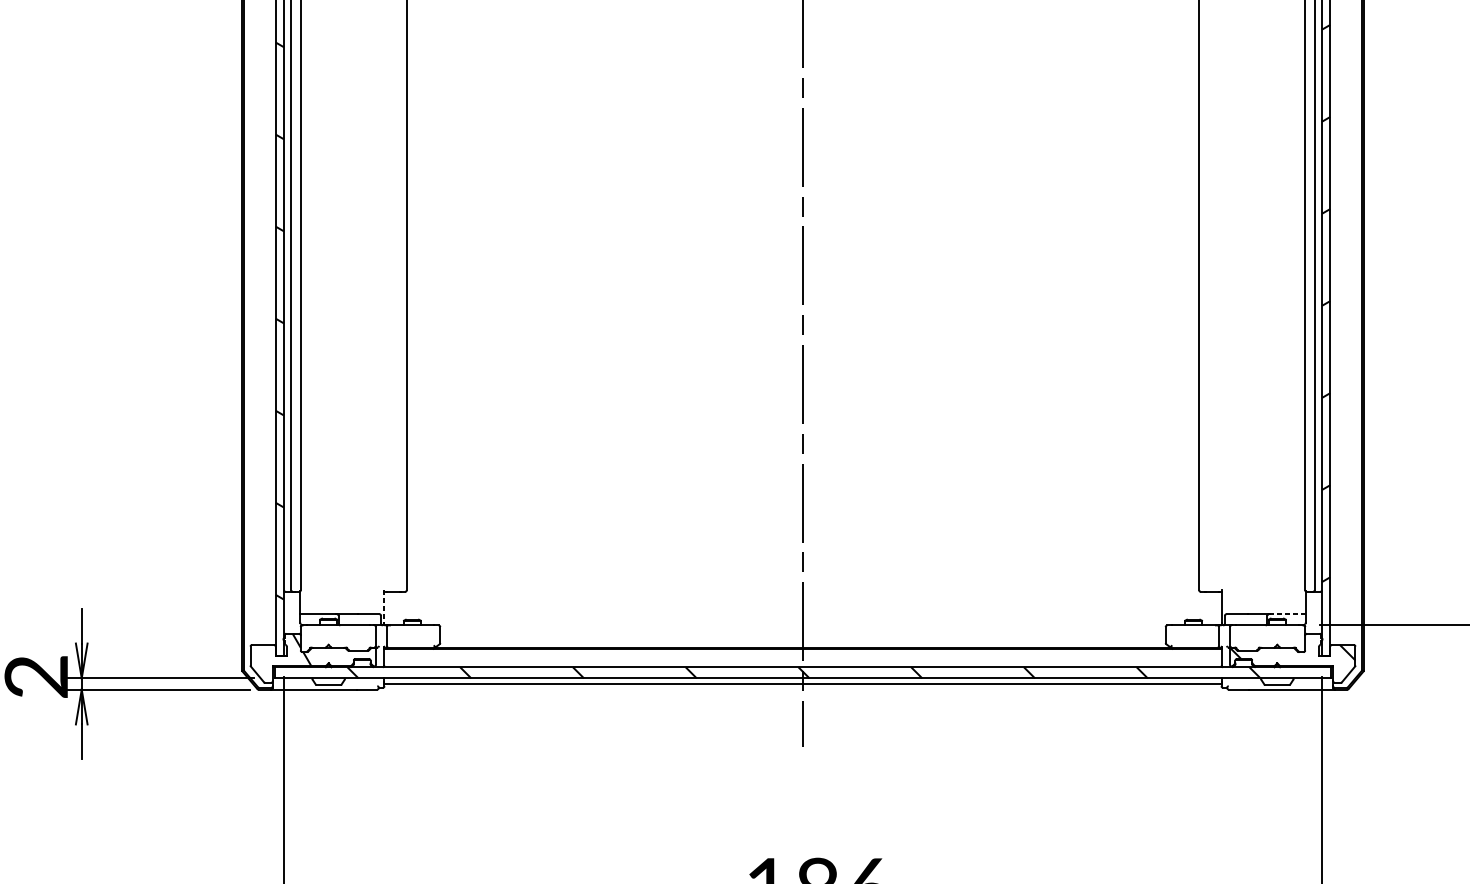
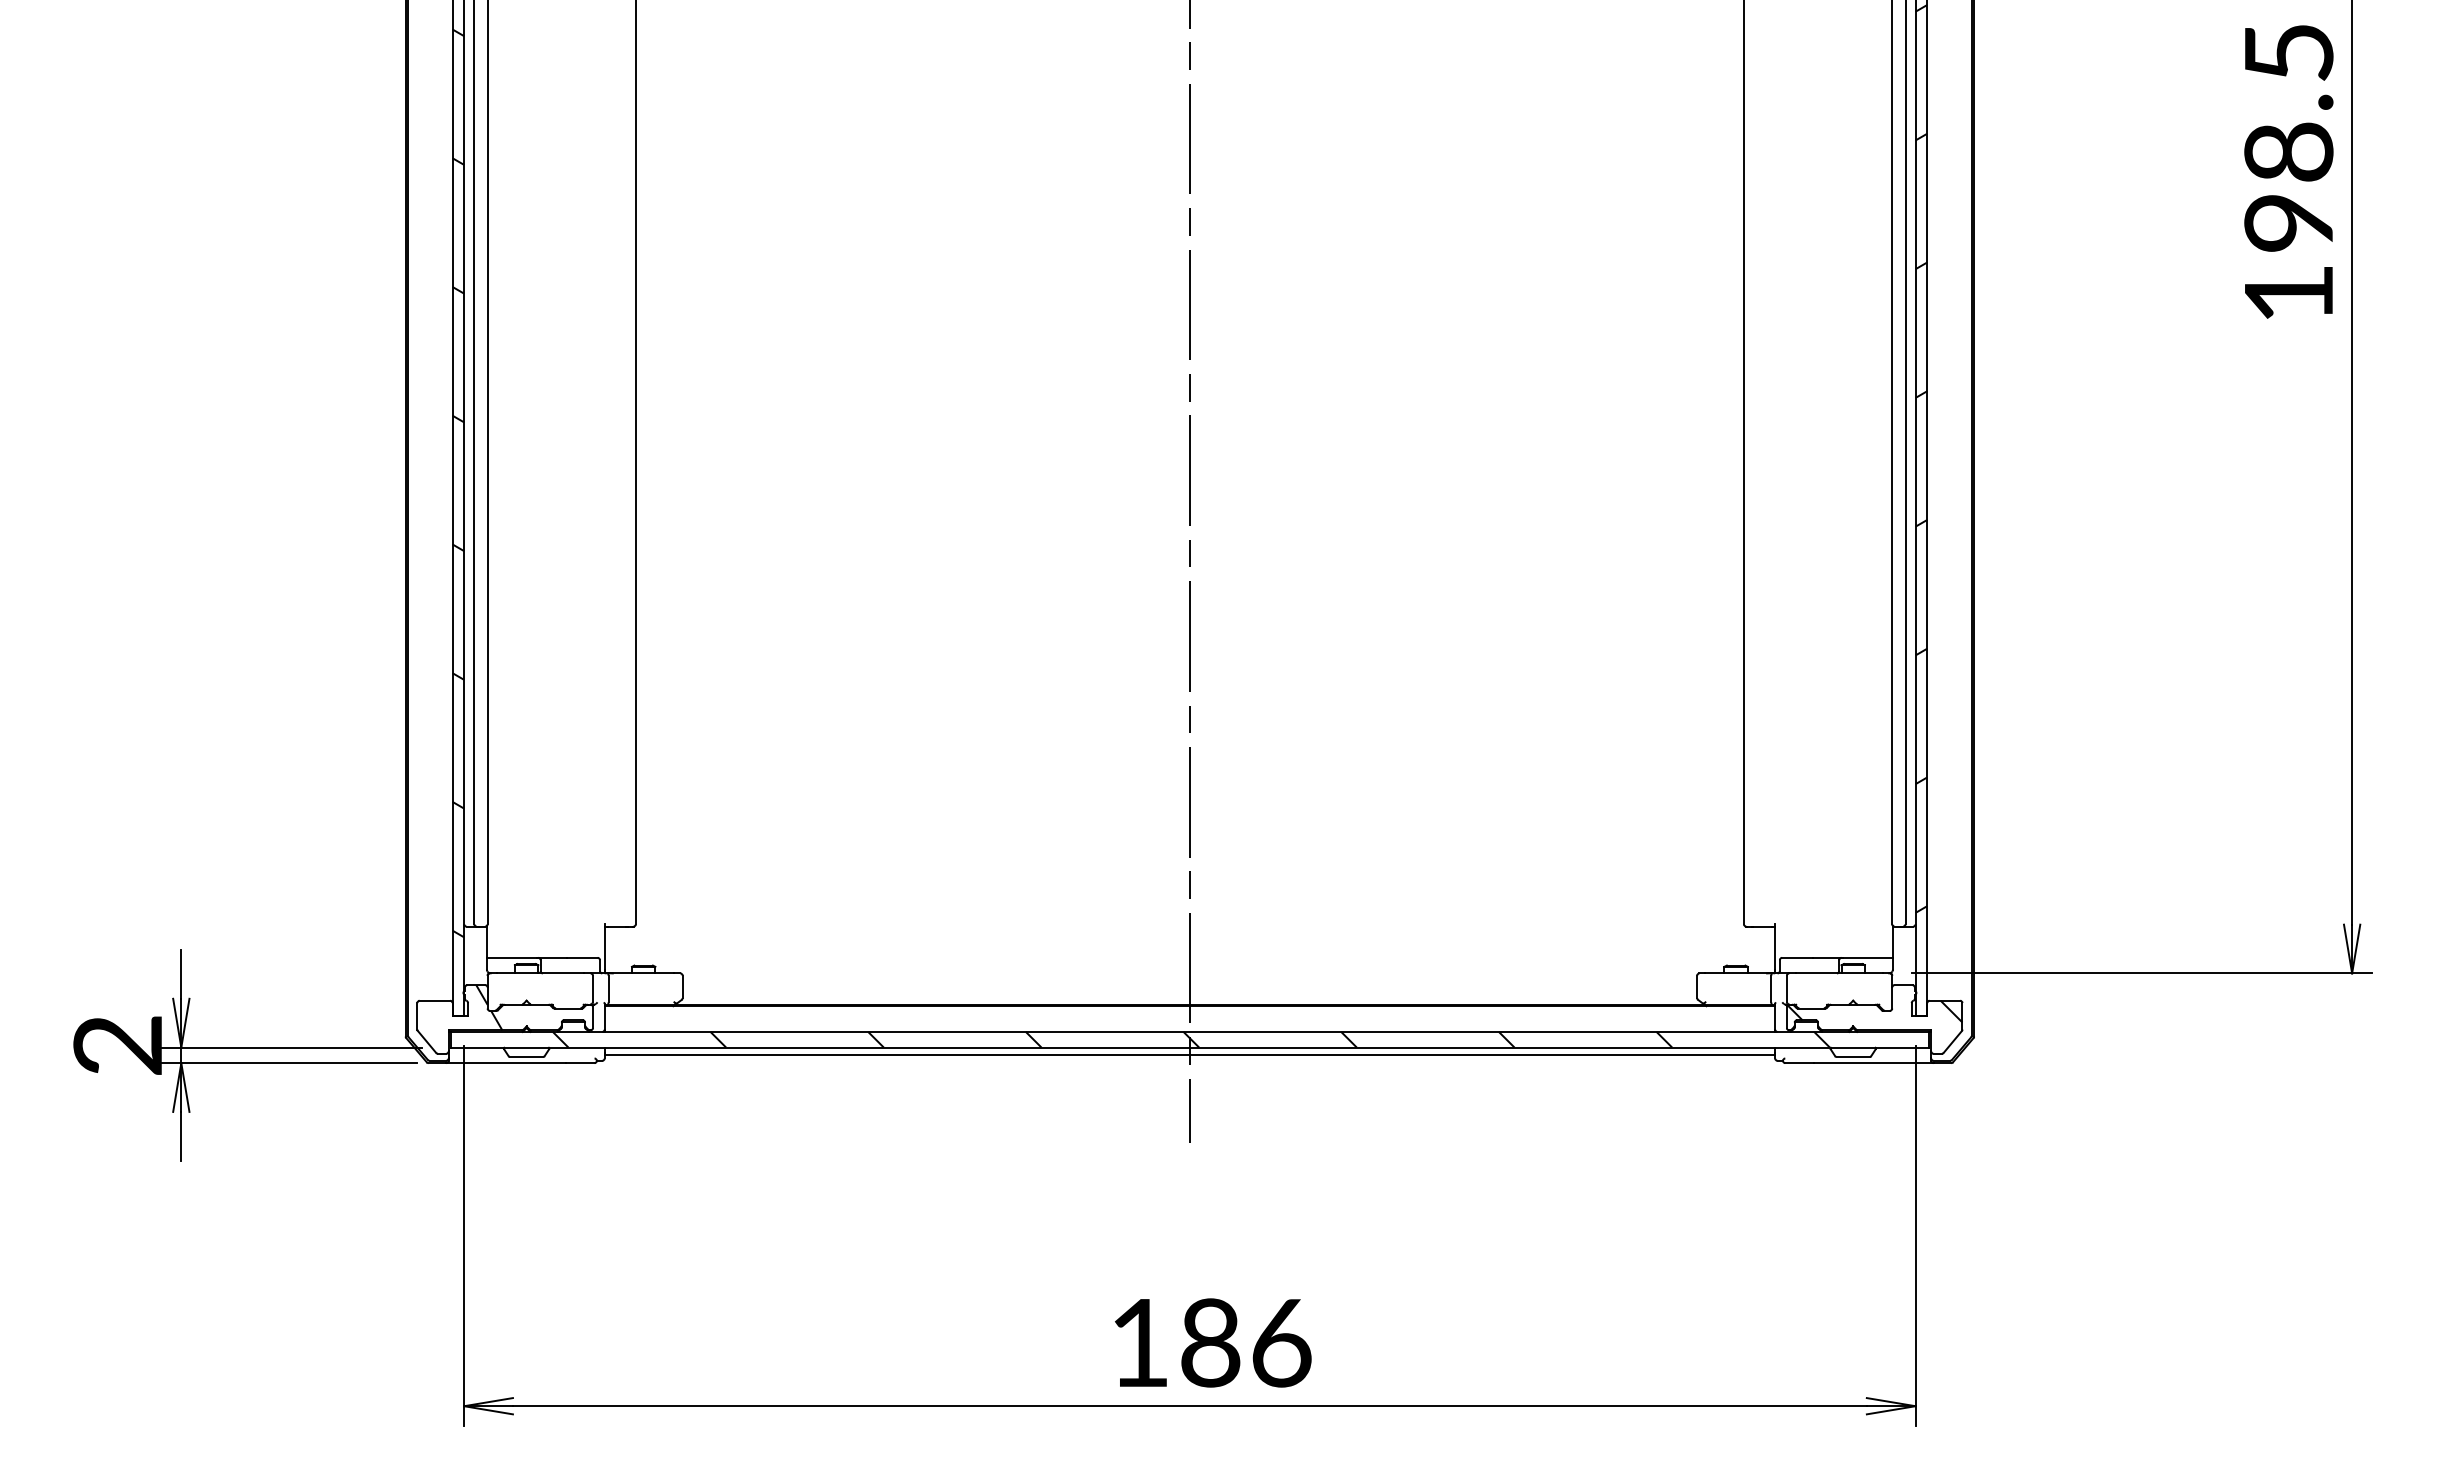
line: (384, 606) -> (604, 946), dashed -> solid
line: (1287, 614) -> (1867, 957), dashed -> solid

